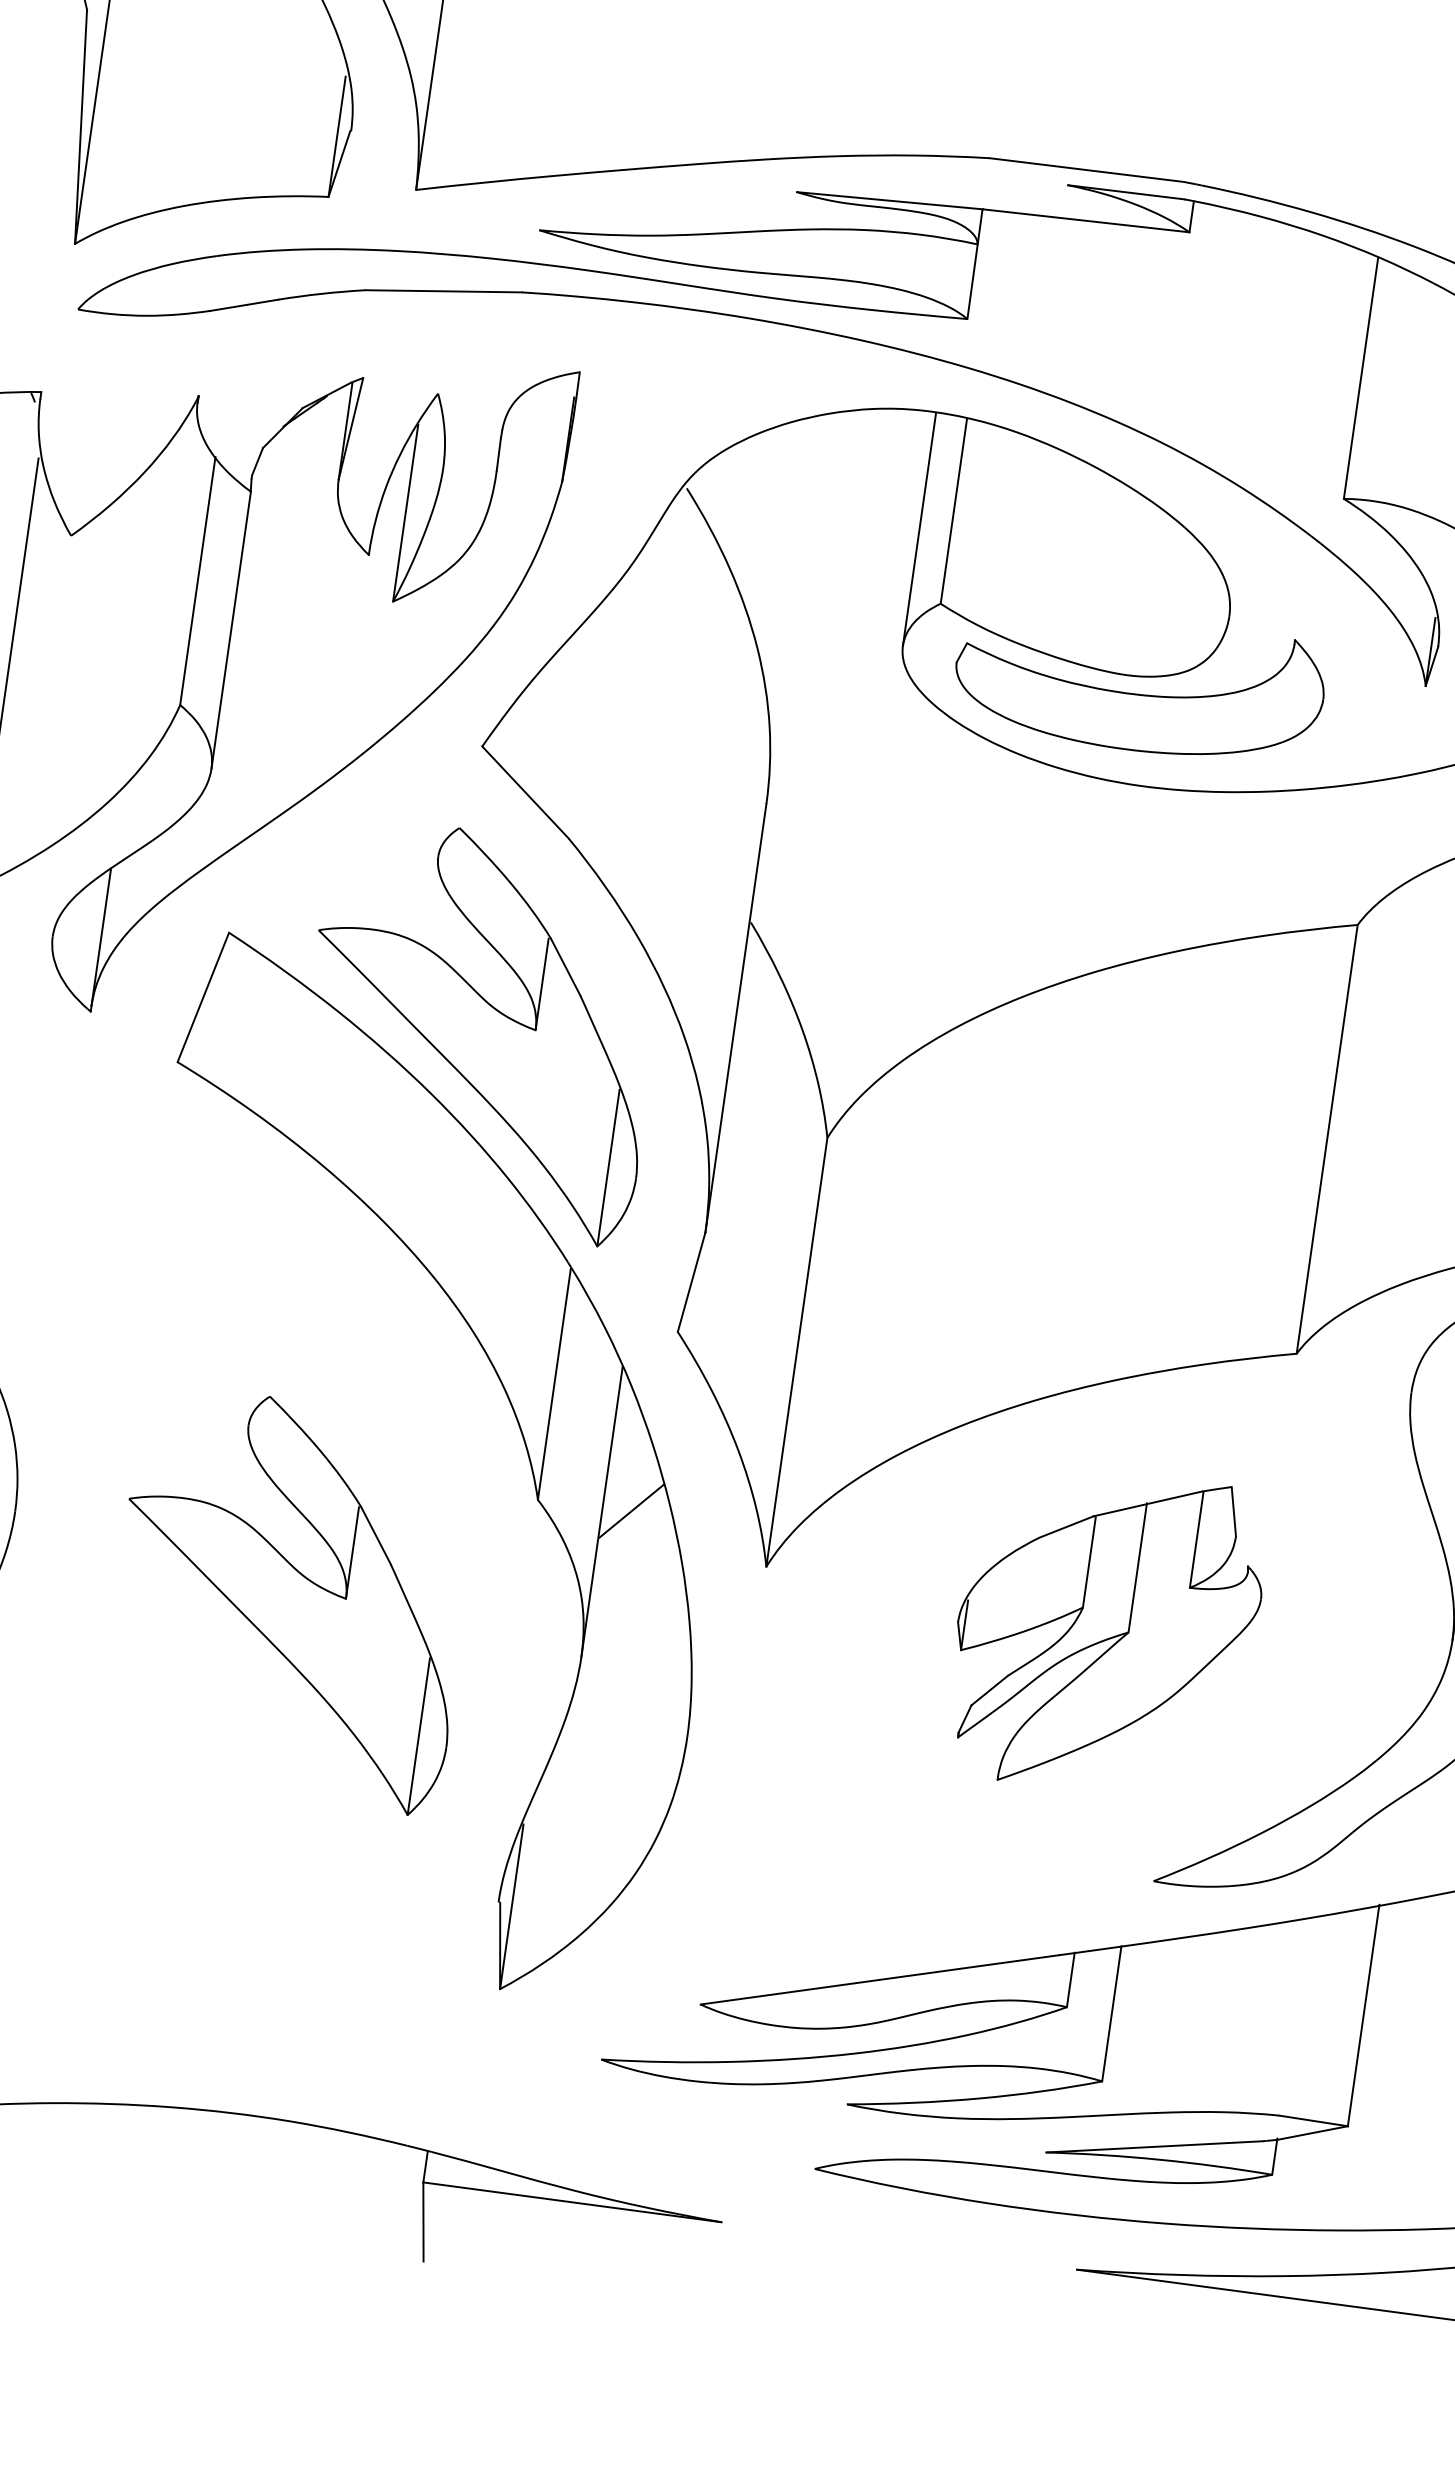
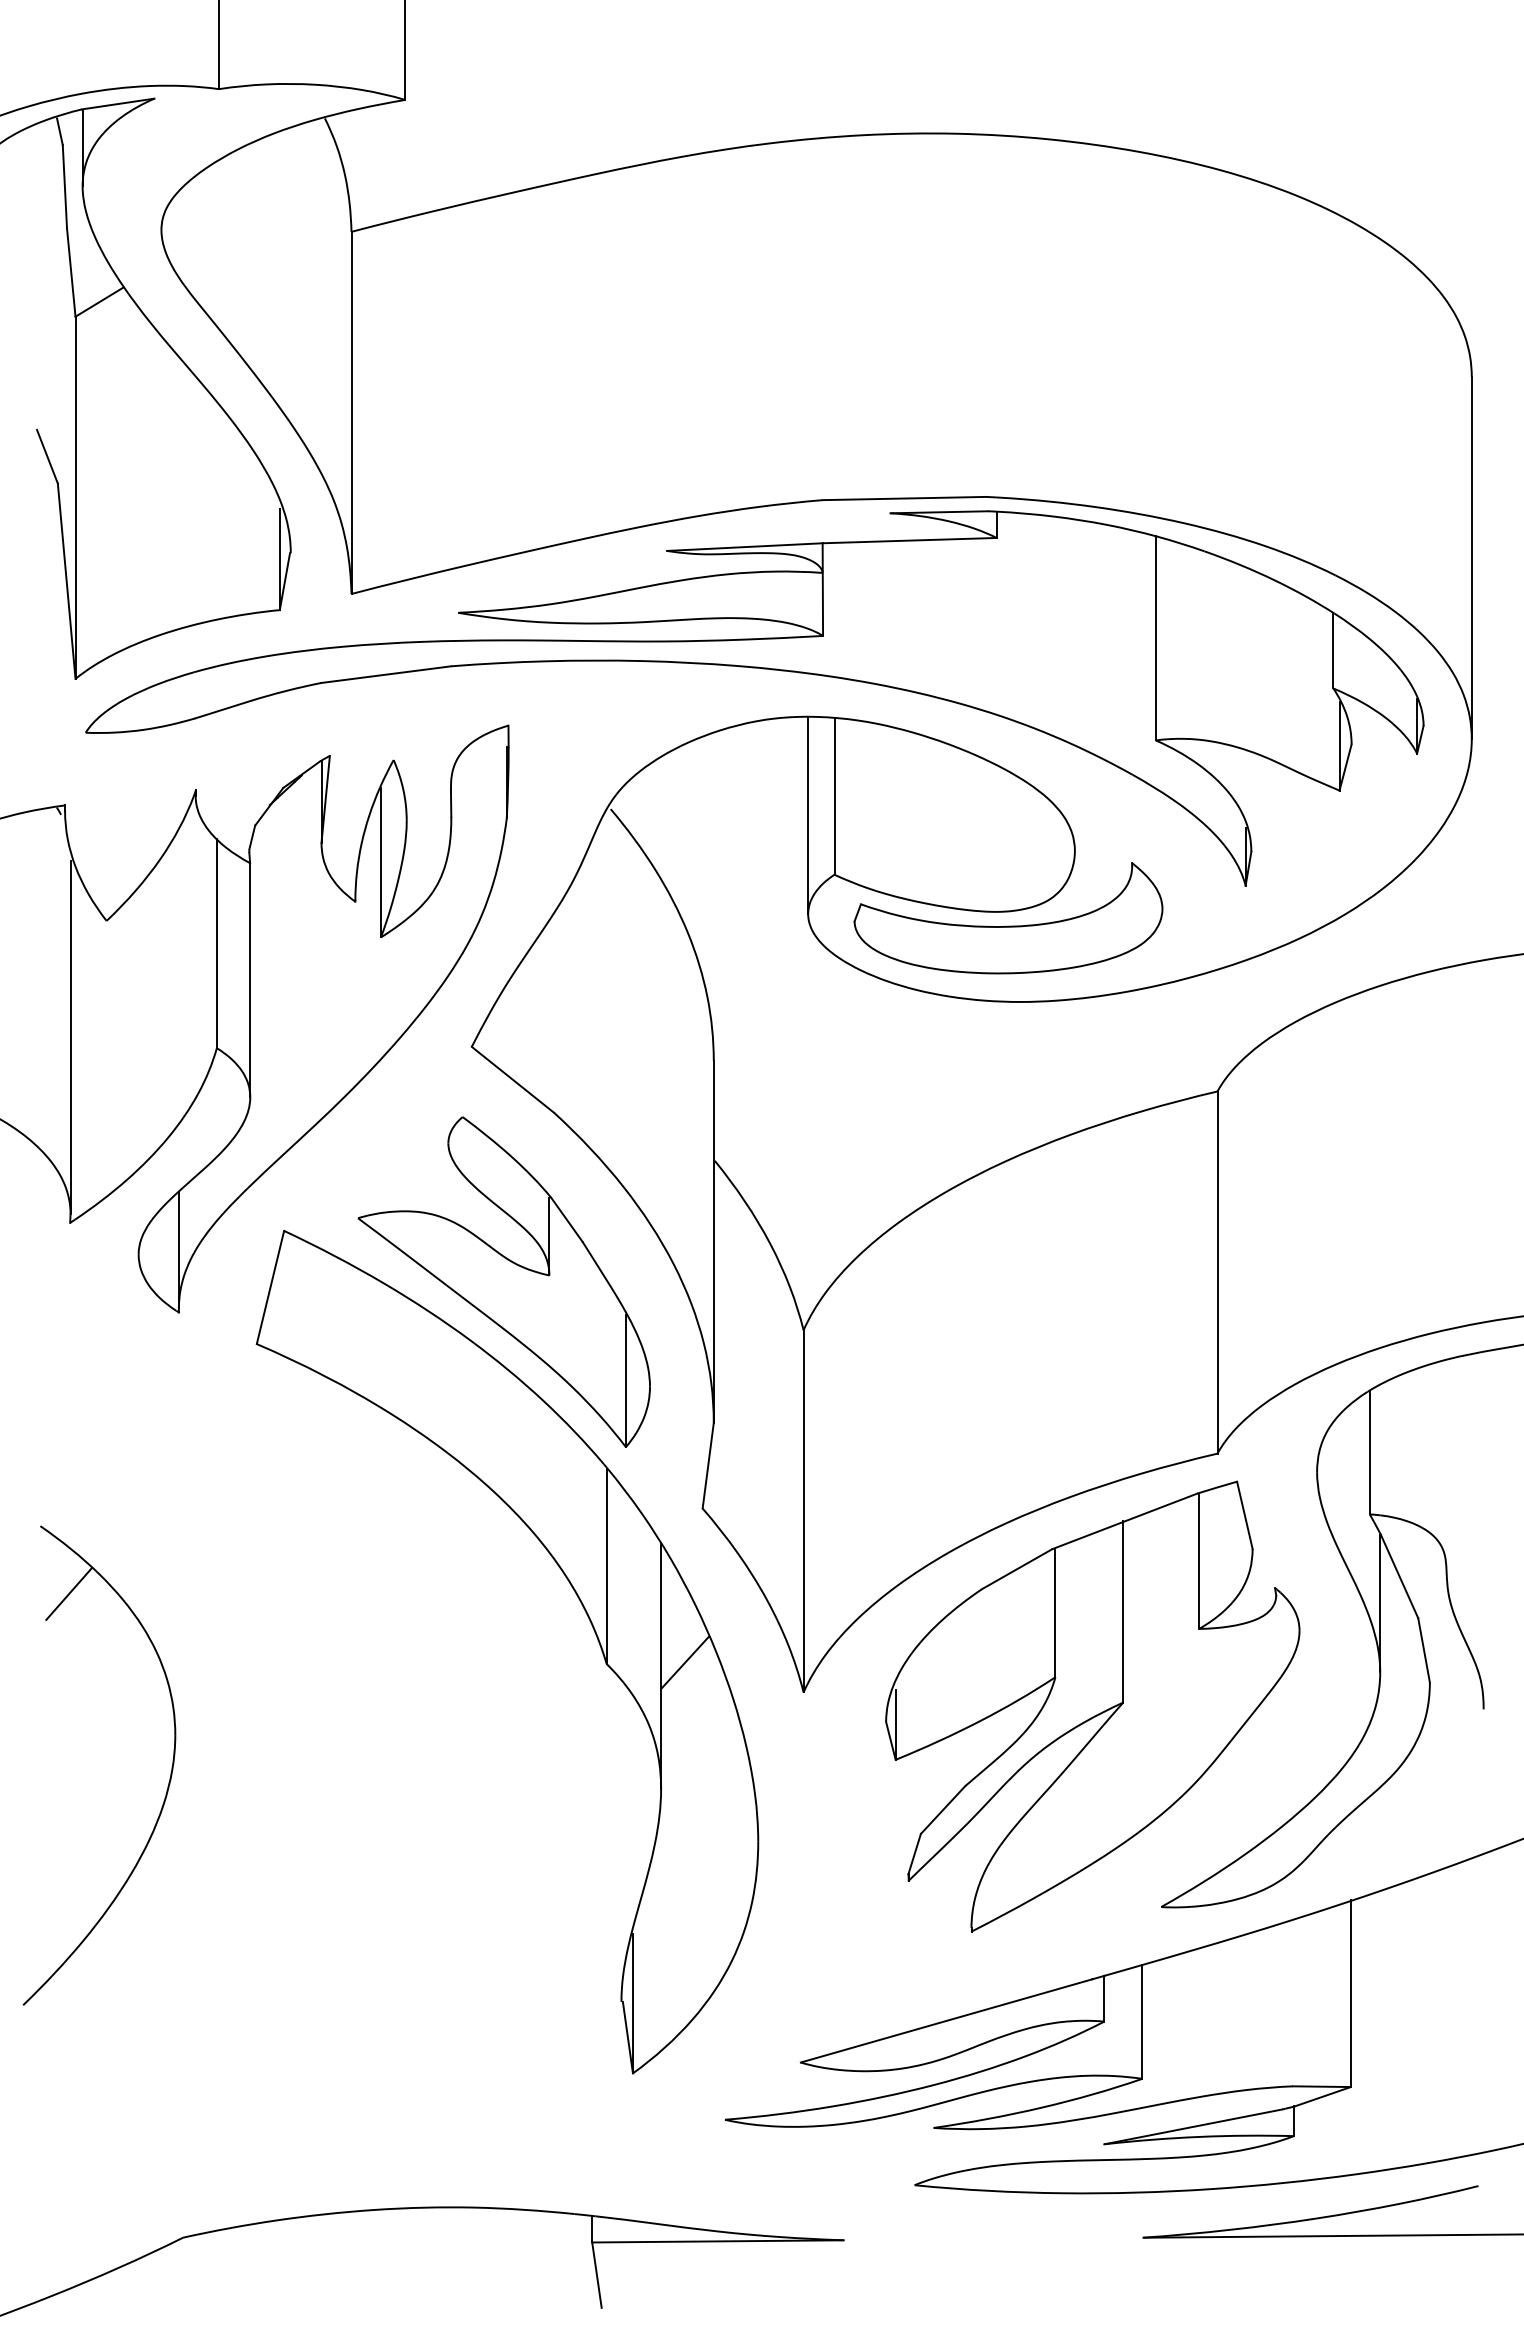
part: (290, 1598) -> (413, 1774), removed
part: (1106, 1632) -> (1092, 1706), size x1.67

